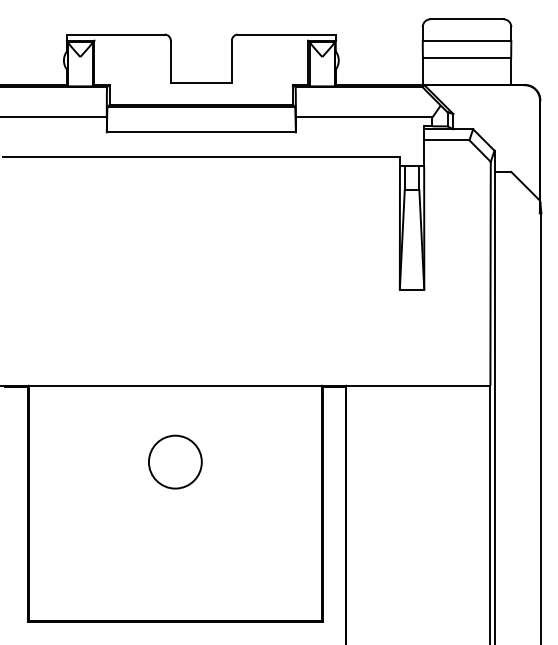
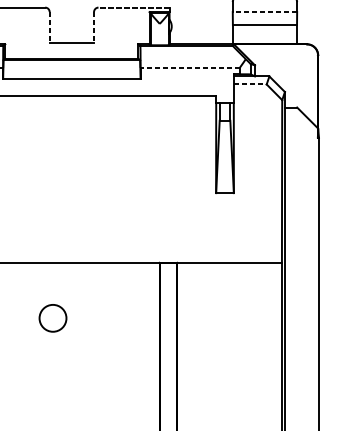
line: (286, 34) -> (133, 7), solid -> dashed
line: (466, 40) -> (264, 11), solid -> dashed
line: (170, 62) -> (49, 27), solid -> dashed
line: (231, 62) -> (93, 27), solid -> dashed
line: (363, 117) -> (189, 67), solid -> dashed
line: (446, 140) -> (250, 84), solid -> dashed
circle: (175, 461) -> (53, 317), size x0.7

